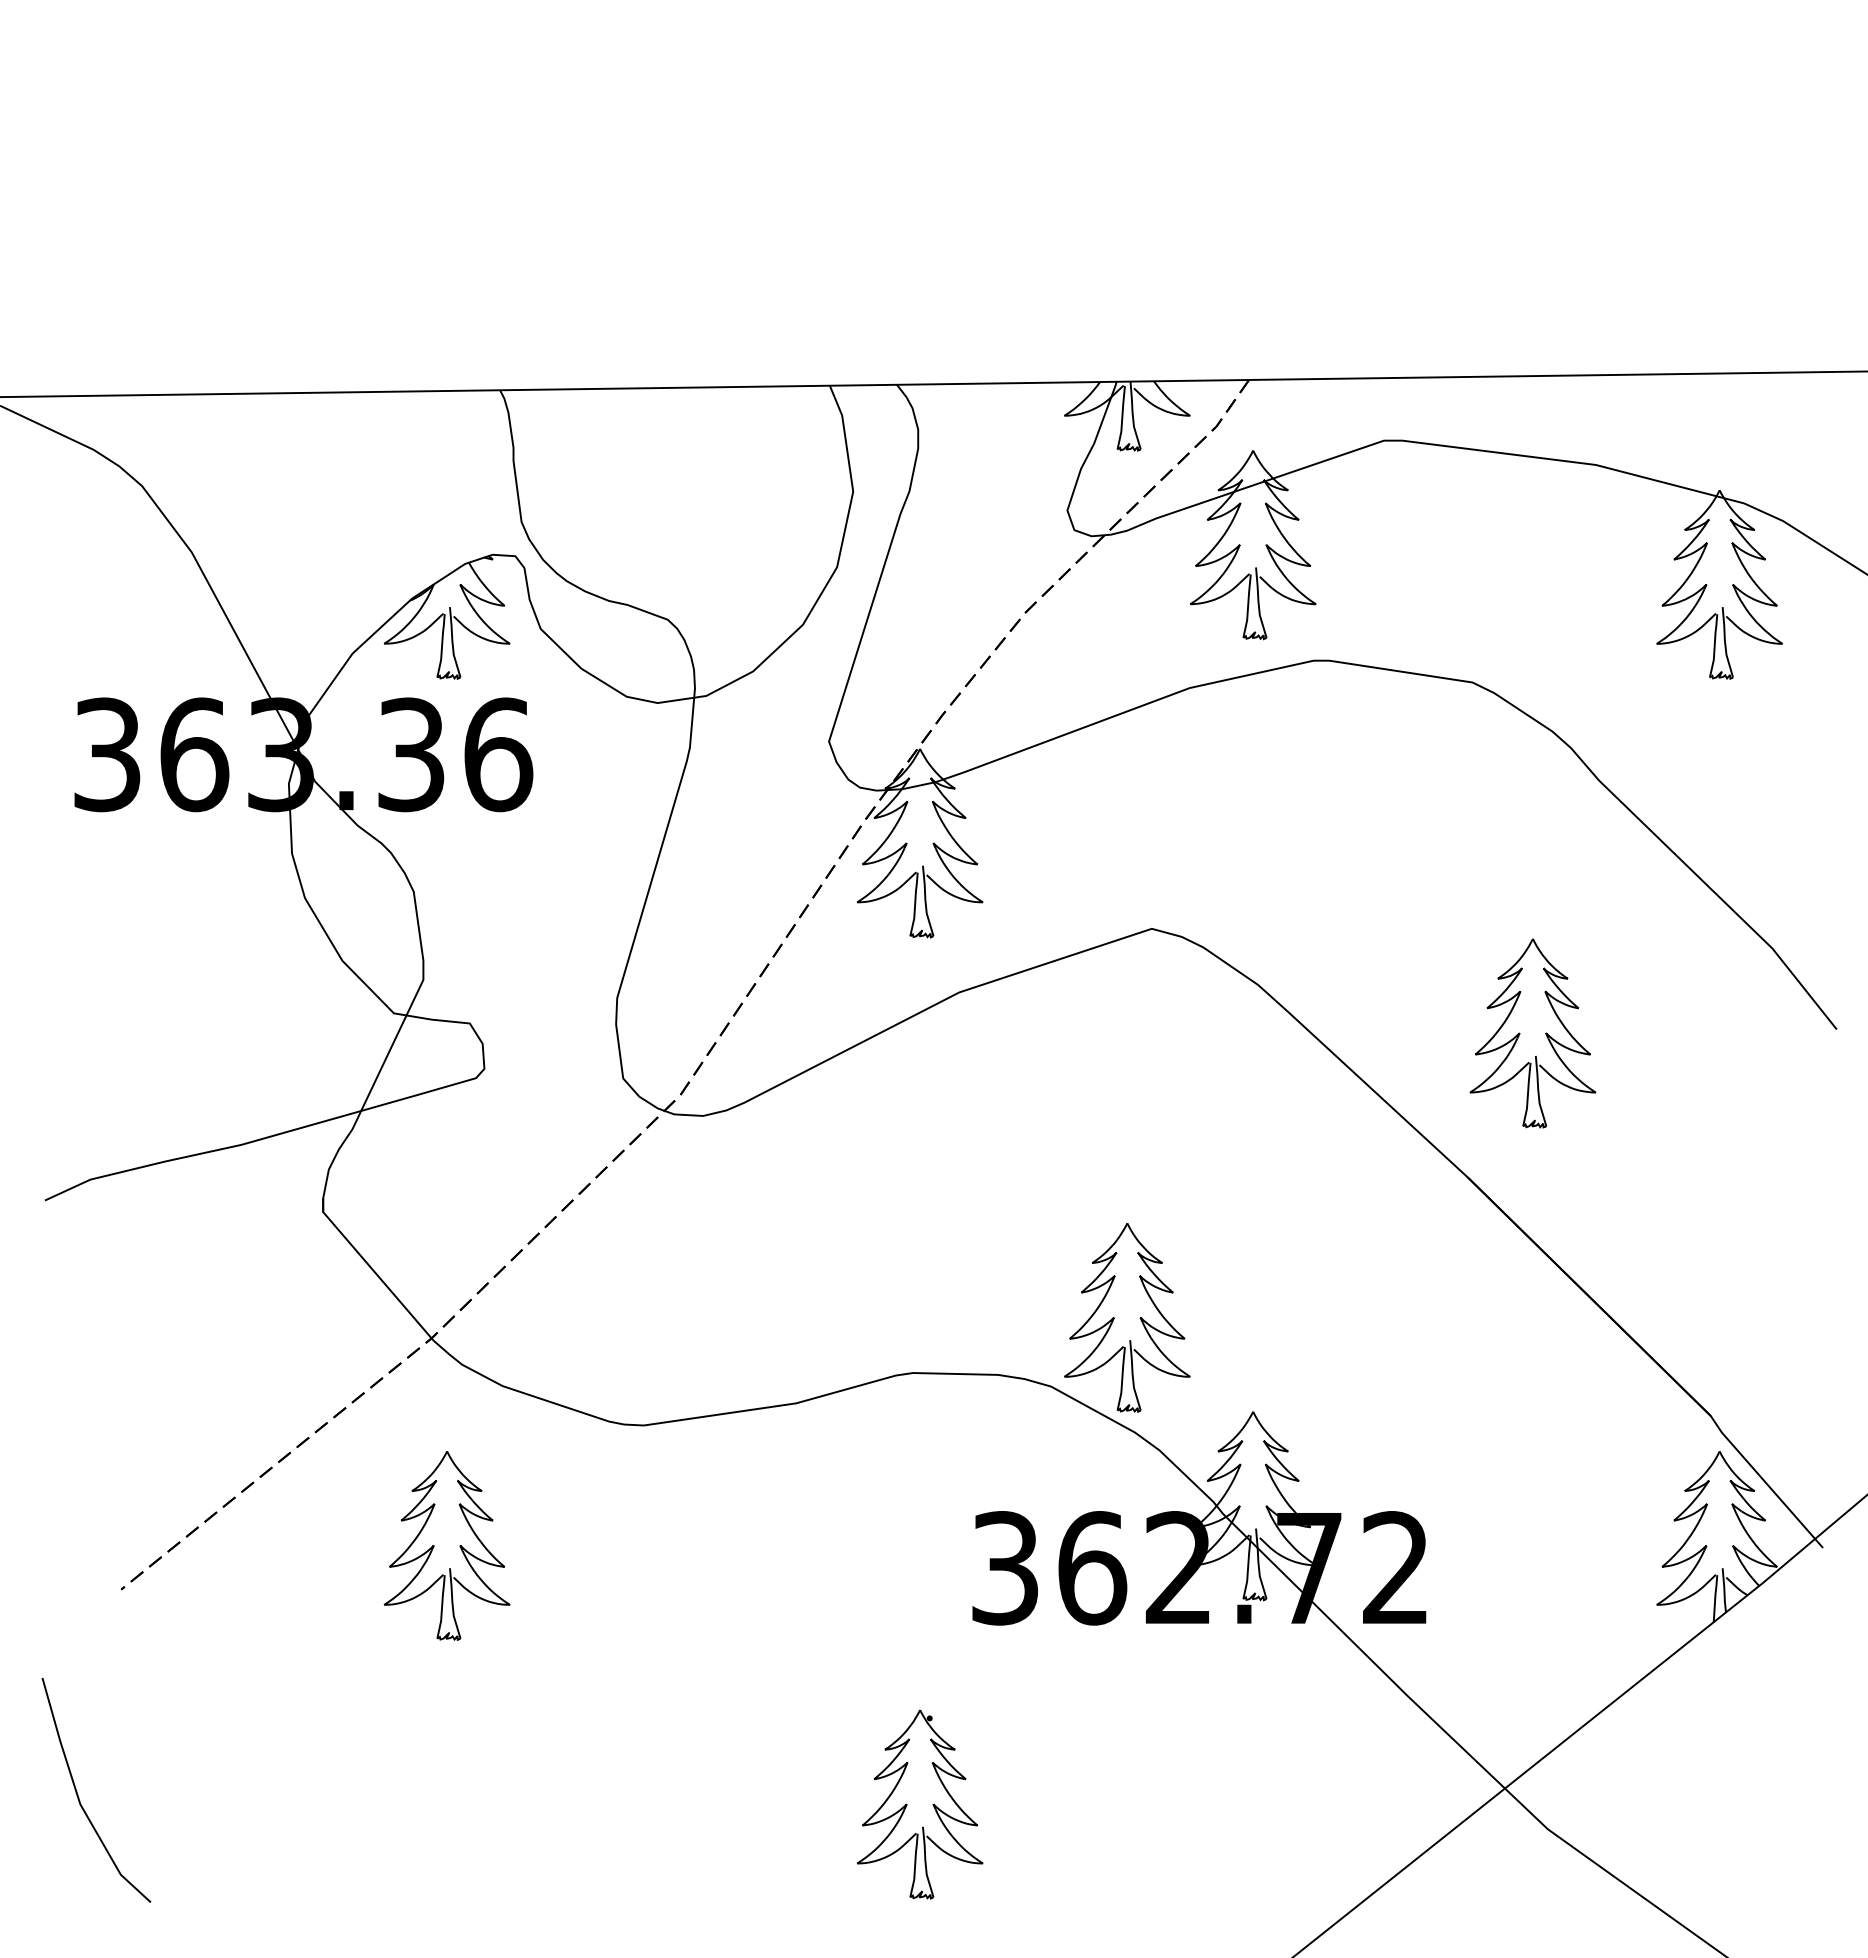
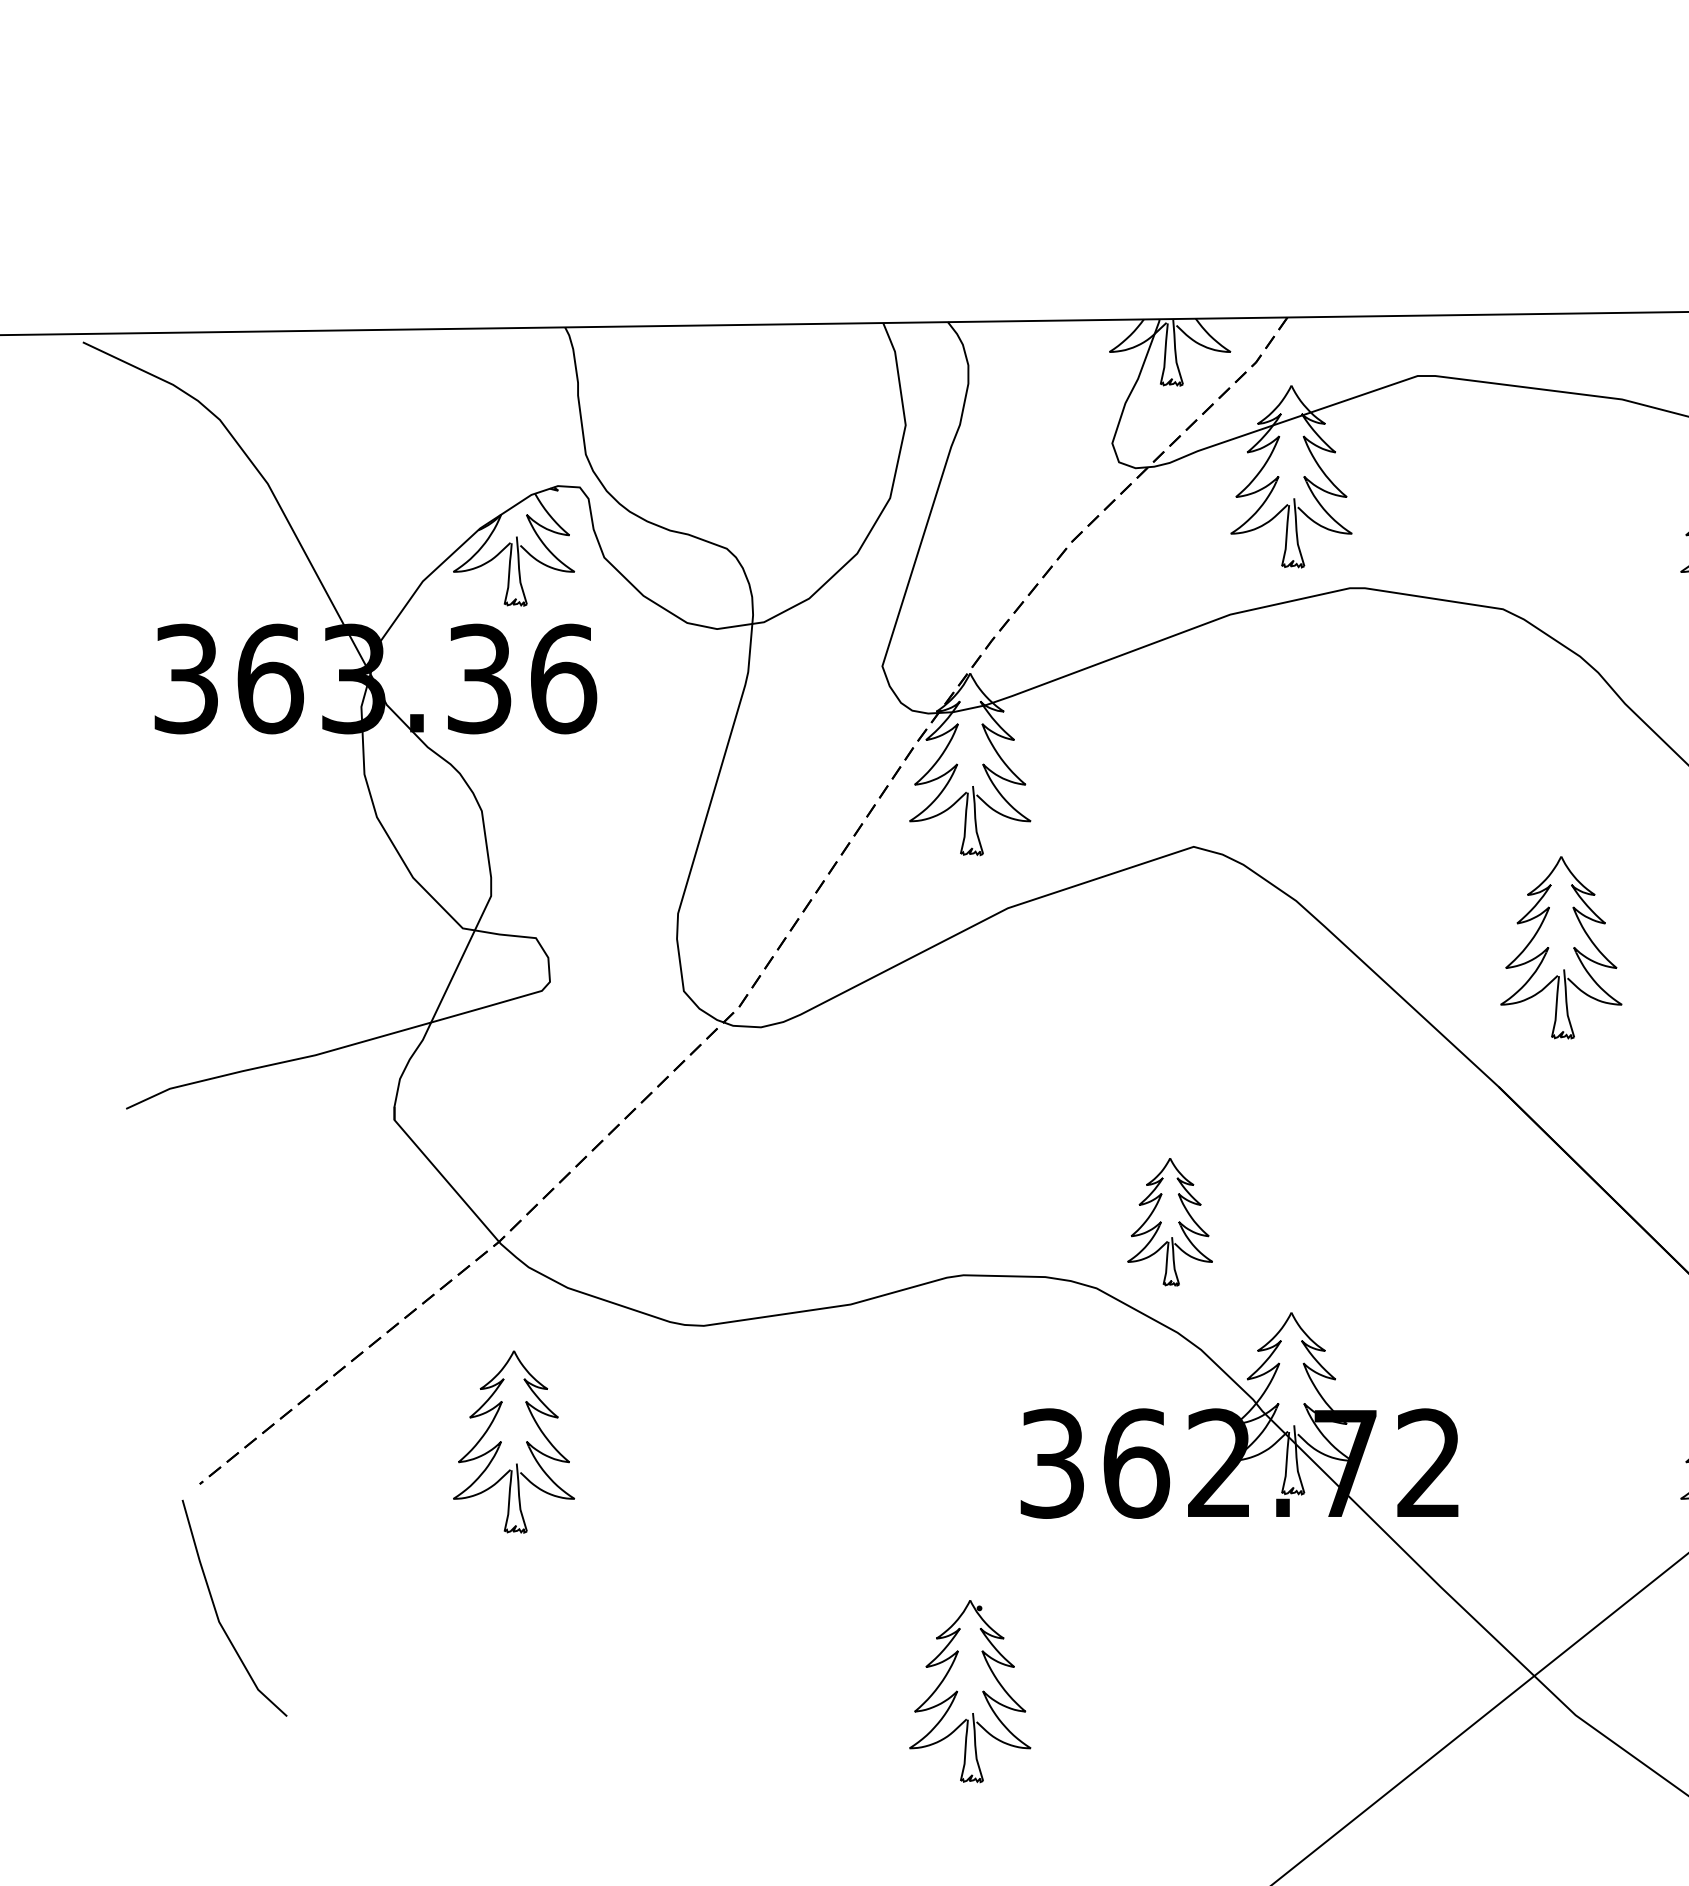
part: (1127, 1317) -> (1170, 1221), size x0.7
line: (79, 1797) -> (218, 1615), moved

